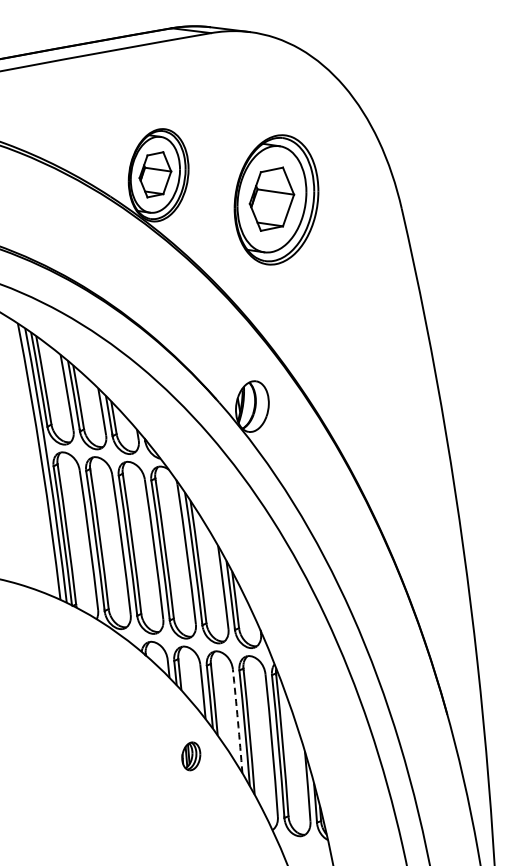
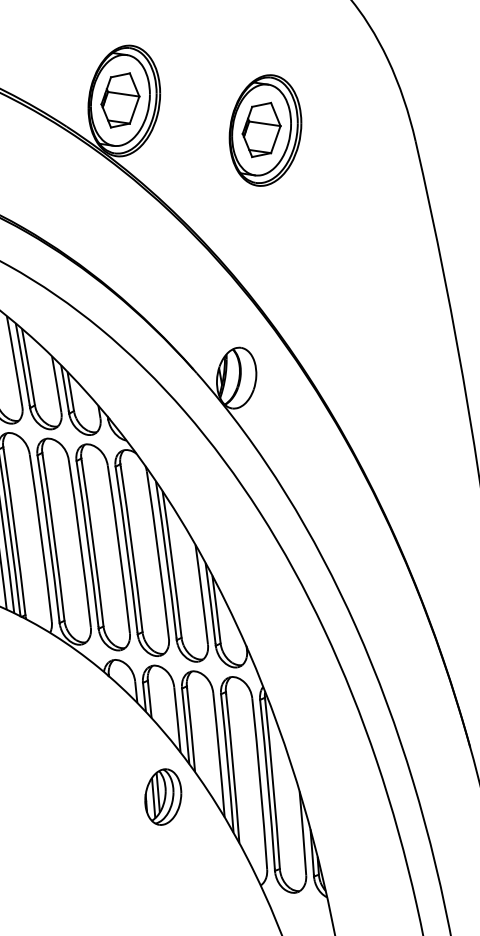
part: (276, 199) -> (265, 130), size x0.71
arc: (237, 721) -> (218, 755), dashed -> solid
part: (191, 756) -> (163, 797), size x1.67

